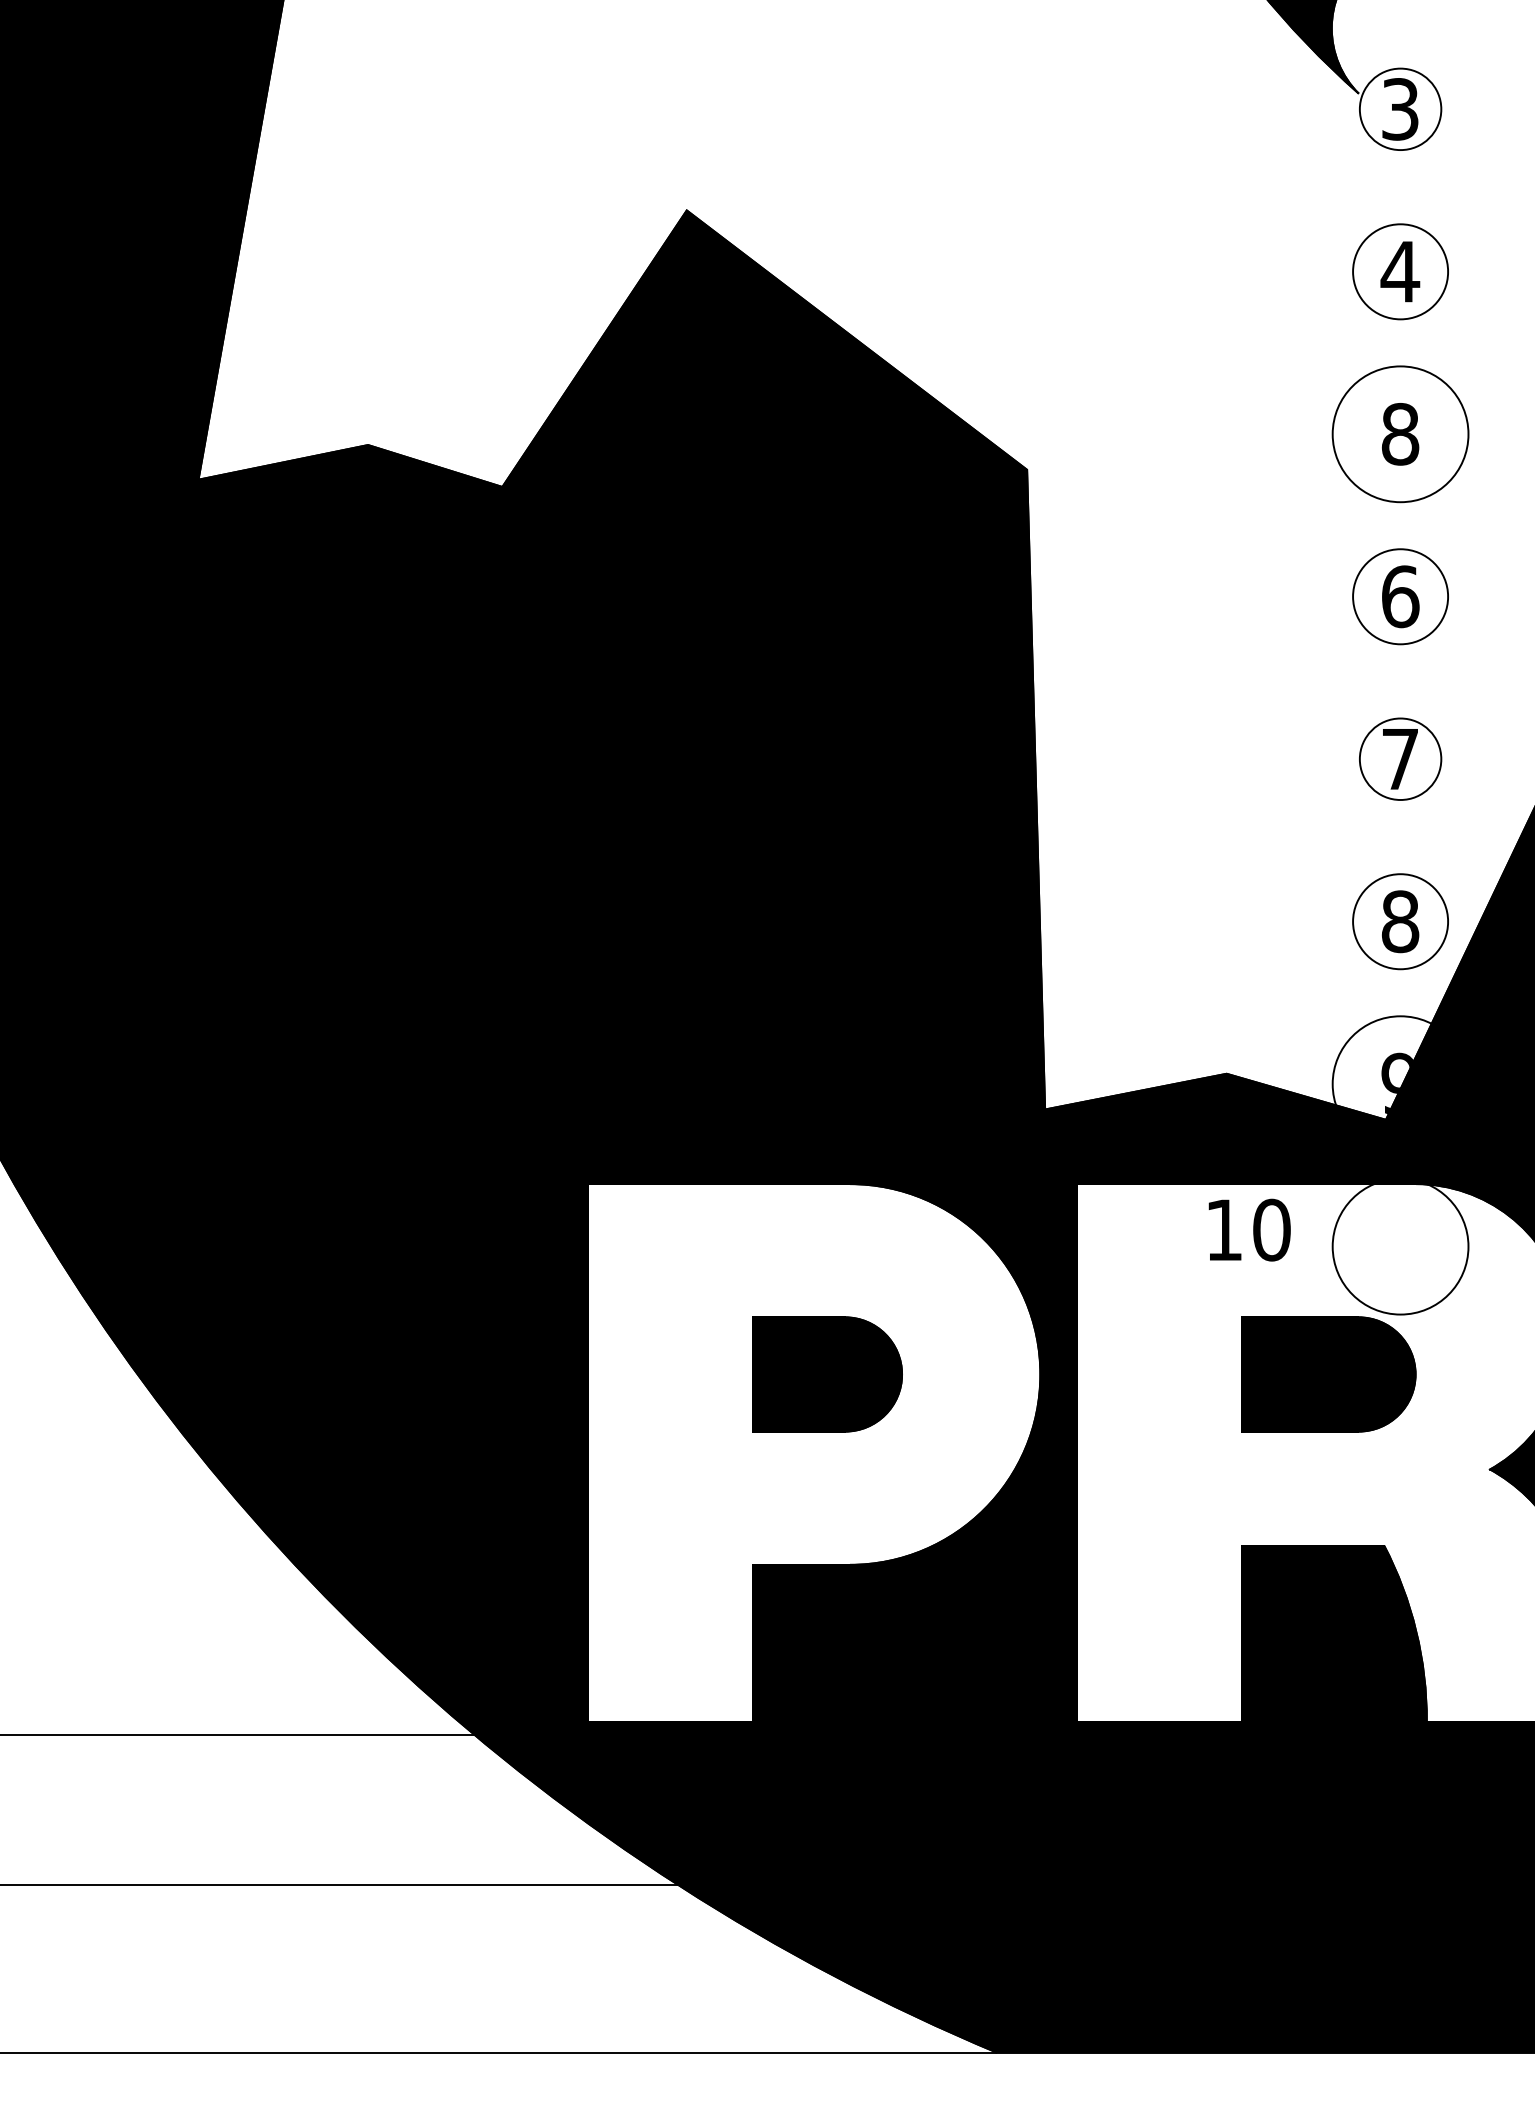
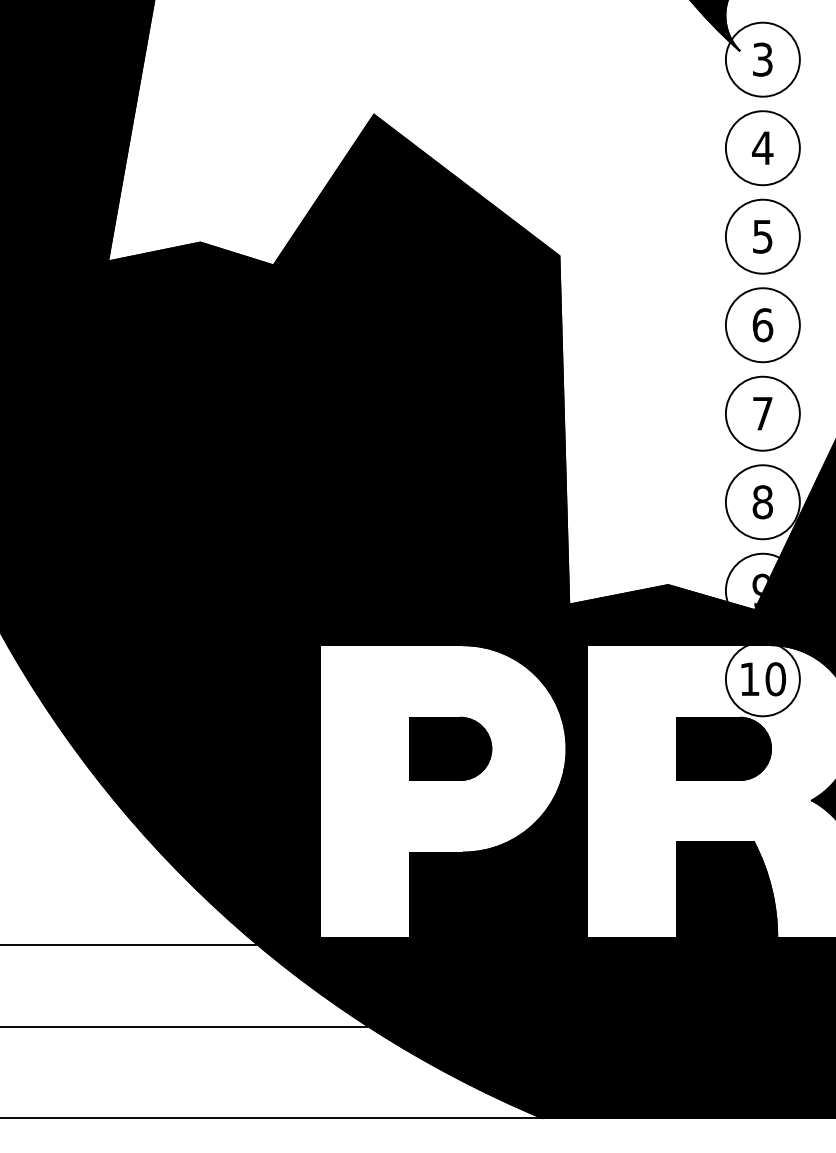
circle: (1399, 108) -> (762, 59), size x1.67
circle: (1399, 272) -> (762, 148), size x1.43
text: (1399, 433) -> (762, 236), 8 -> 5
circle: (1399, 597) -> (762, 325), size x1.43
circle: (1399, 758) -> (762, 413), size x1.67
circle: (1399, 922) -> (762, 502), size x1.43
text: (1249, 1230) -> (763, 679), moved

